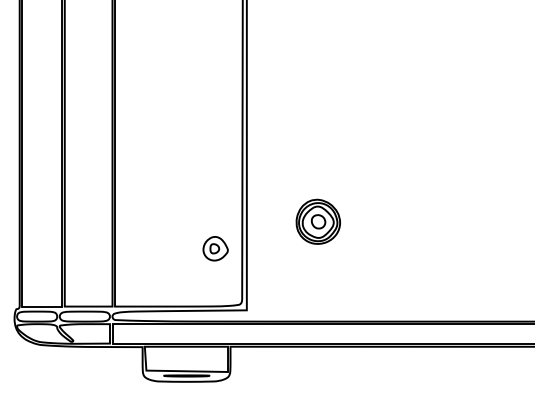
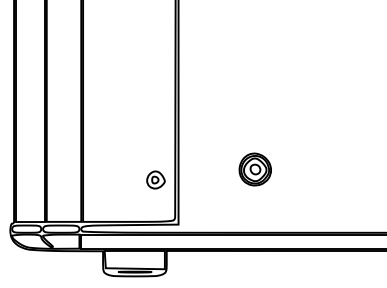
part: (317, 221) -> (254, 169), moved

